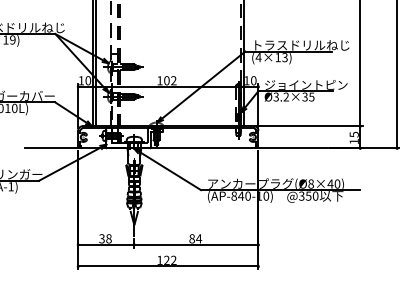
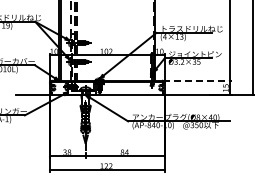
line: (311, 126) -> (198, 80), solid -> dashed

